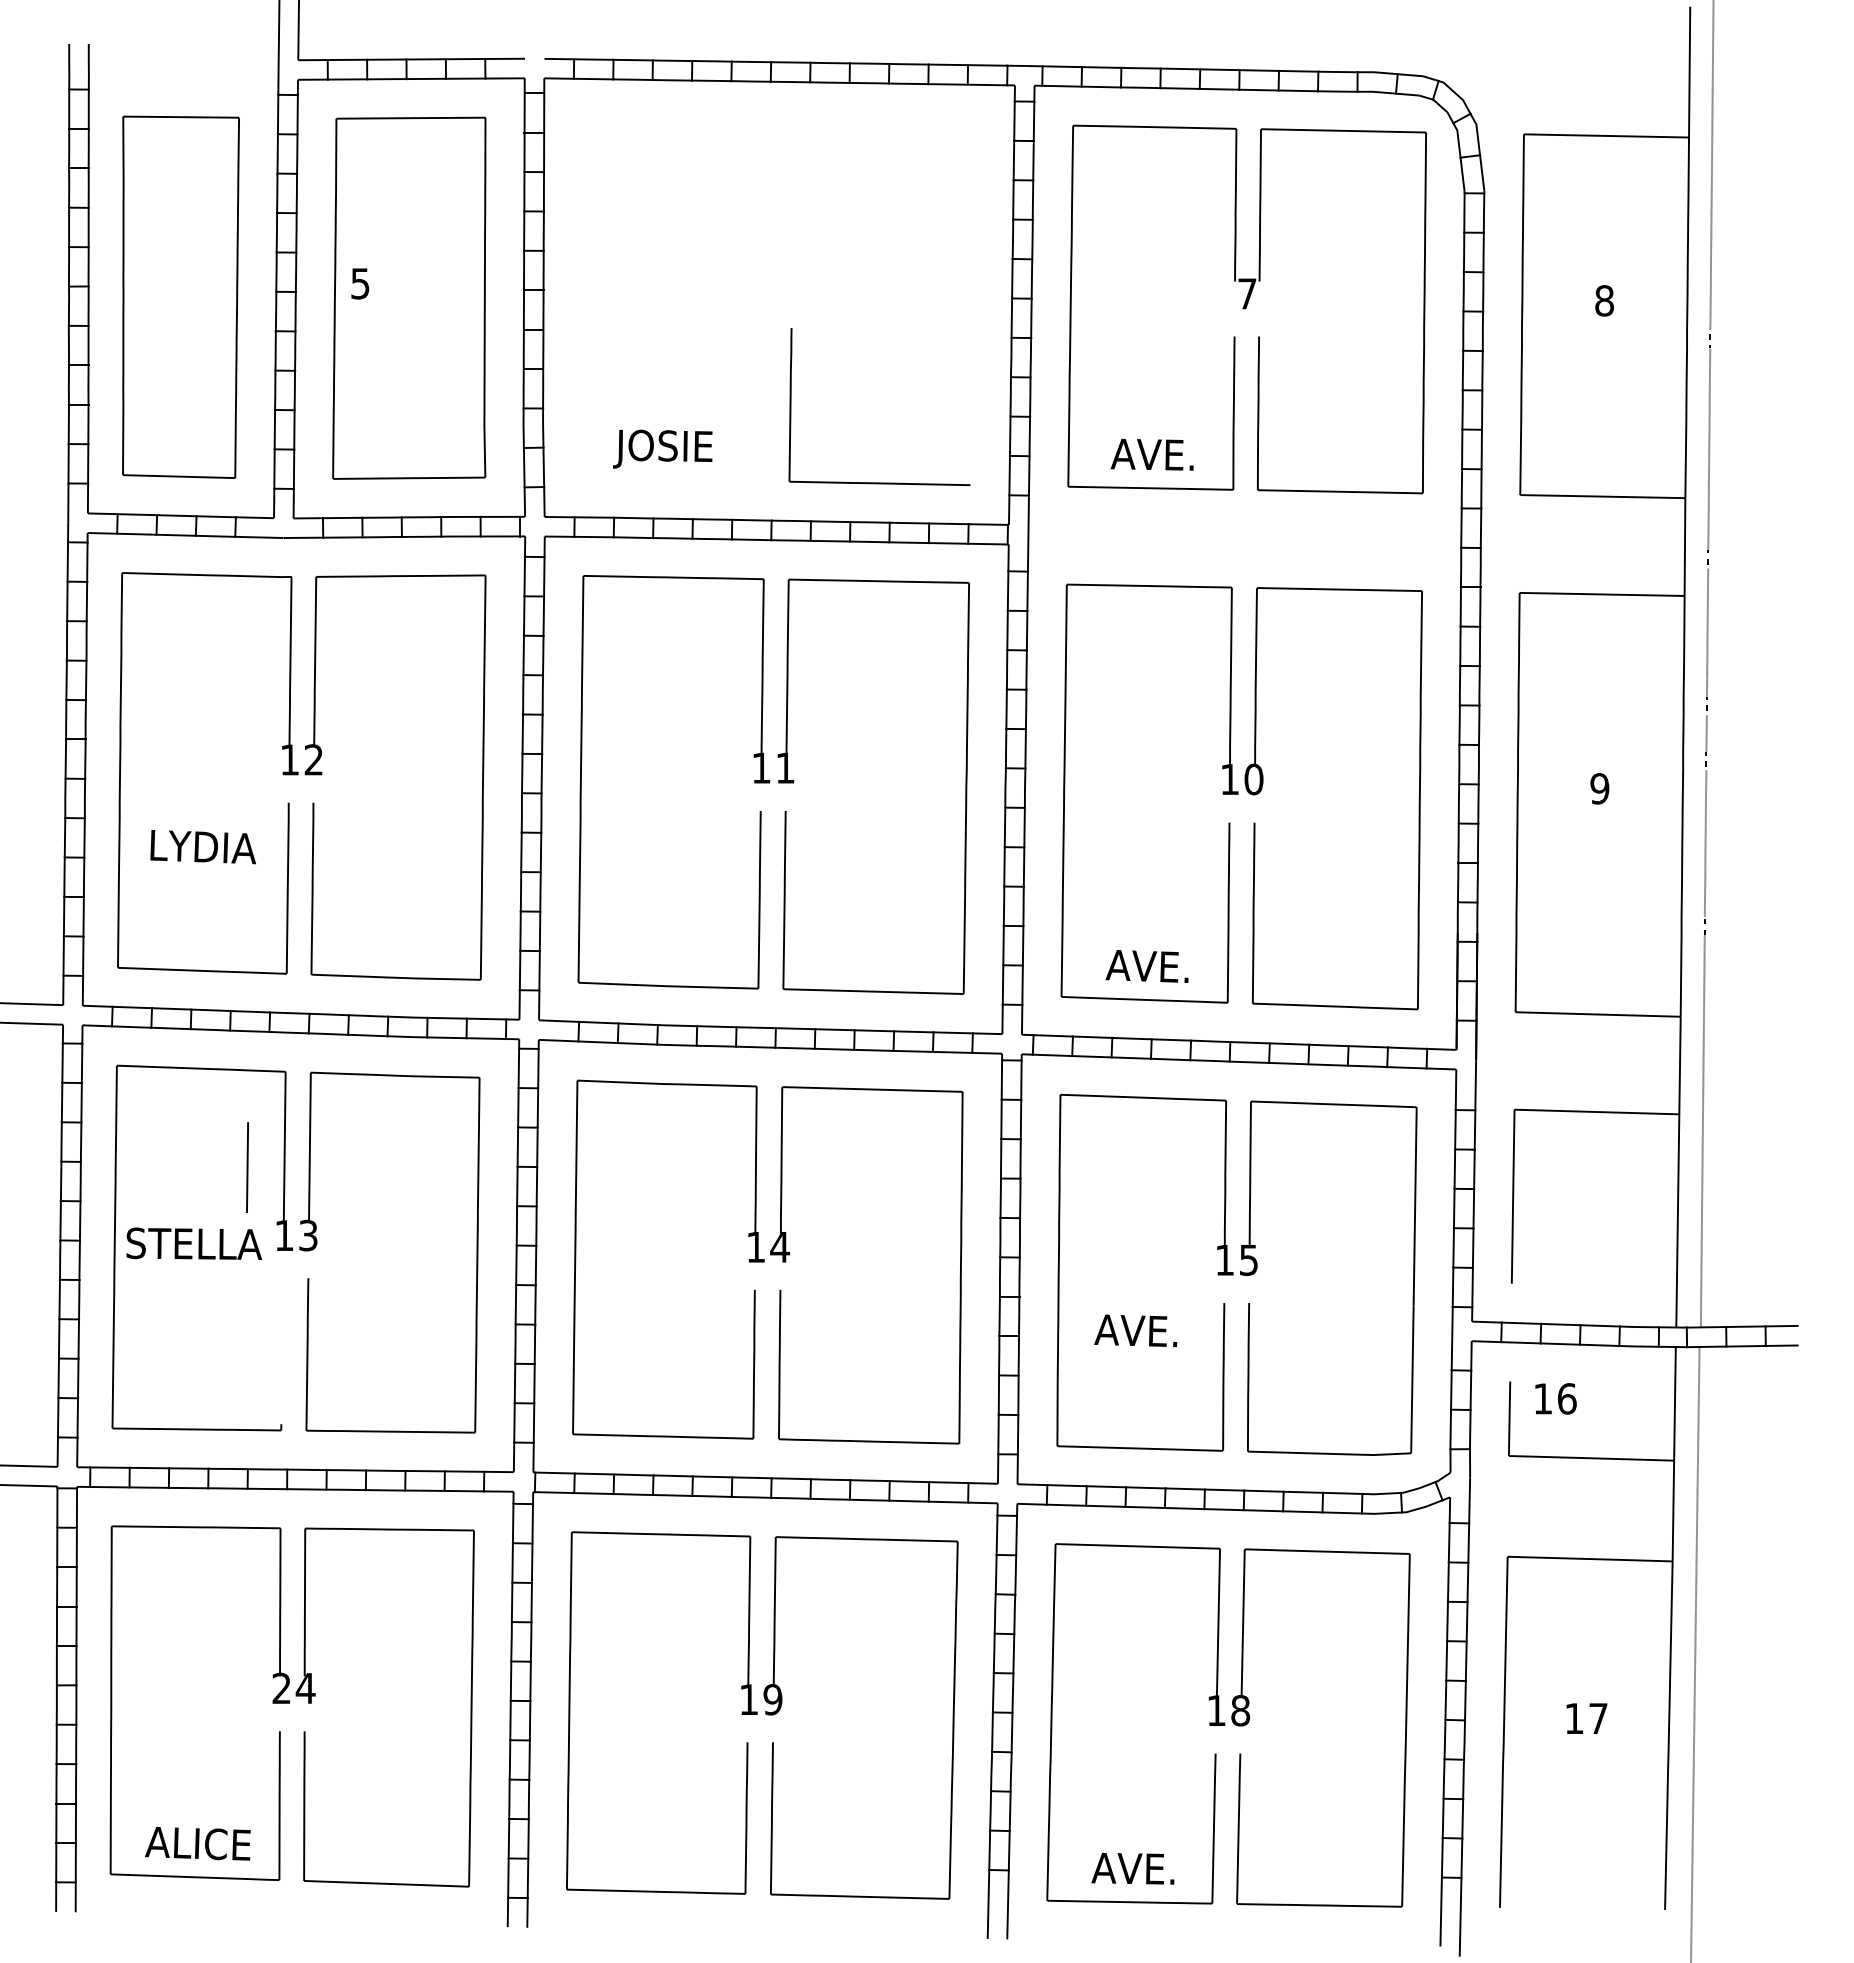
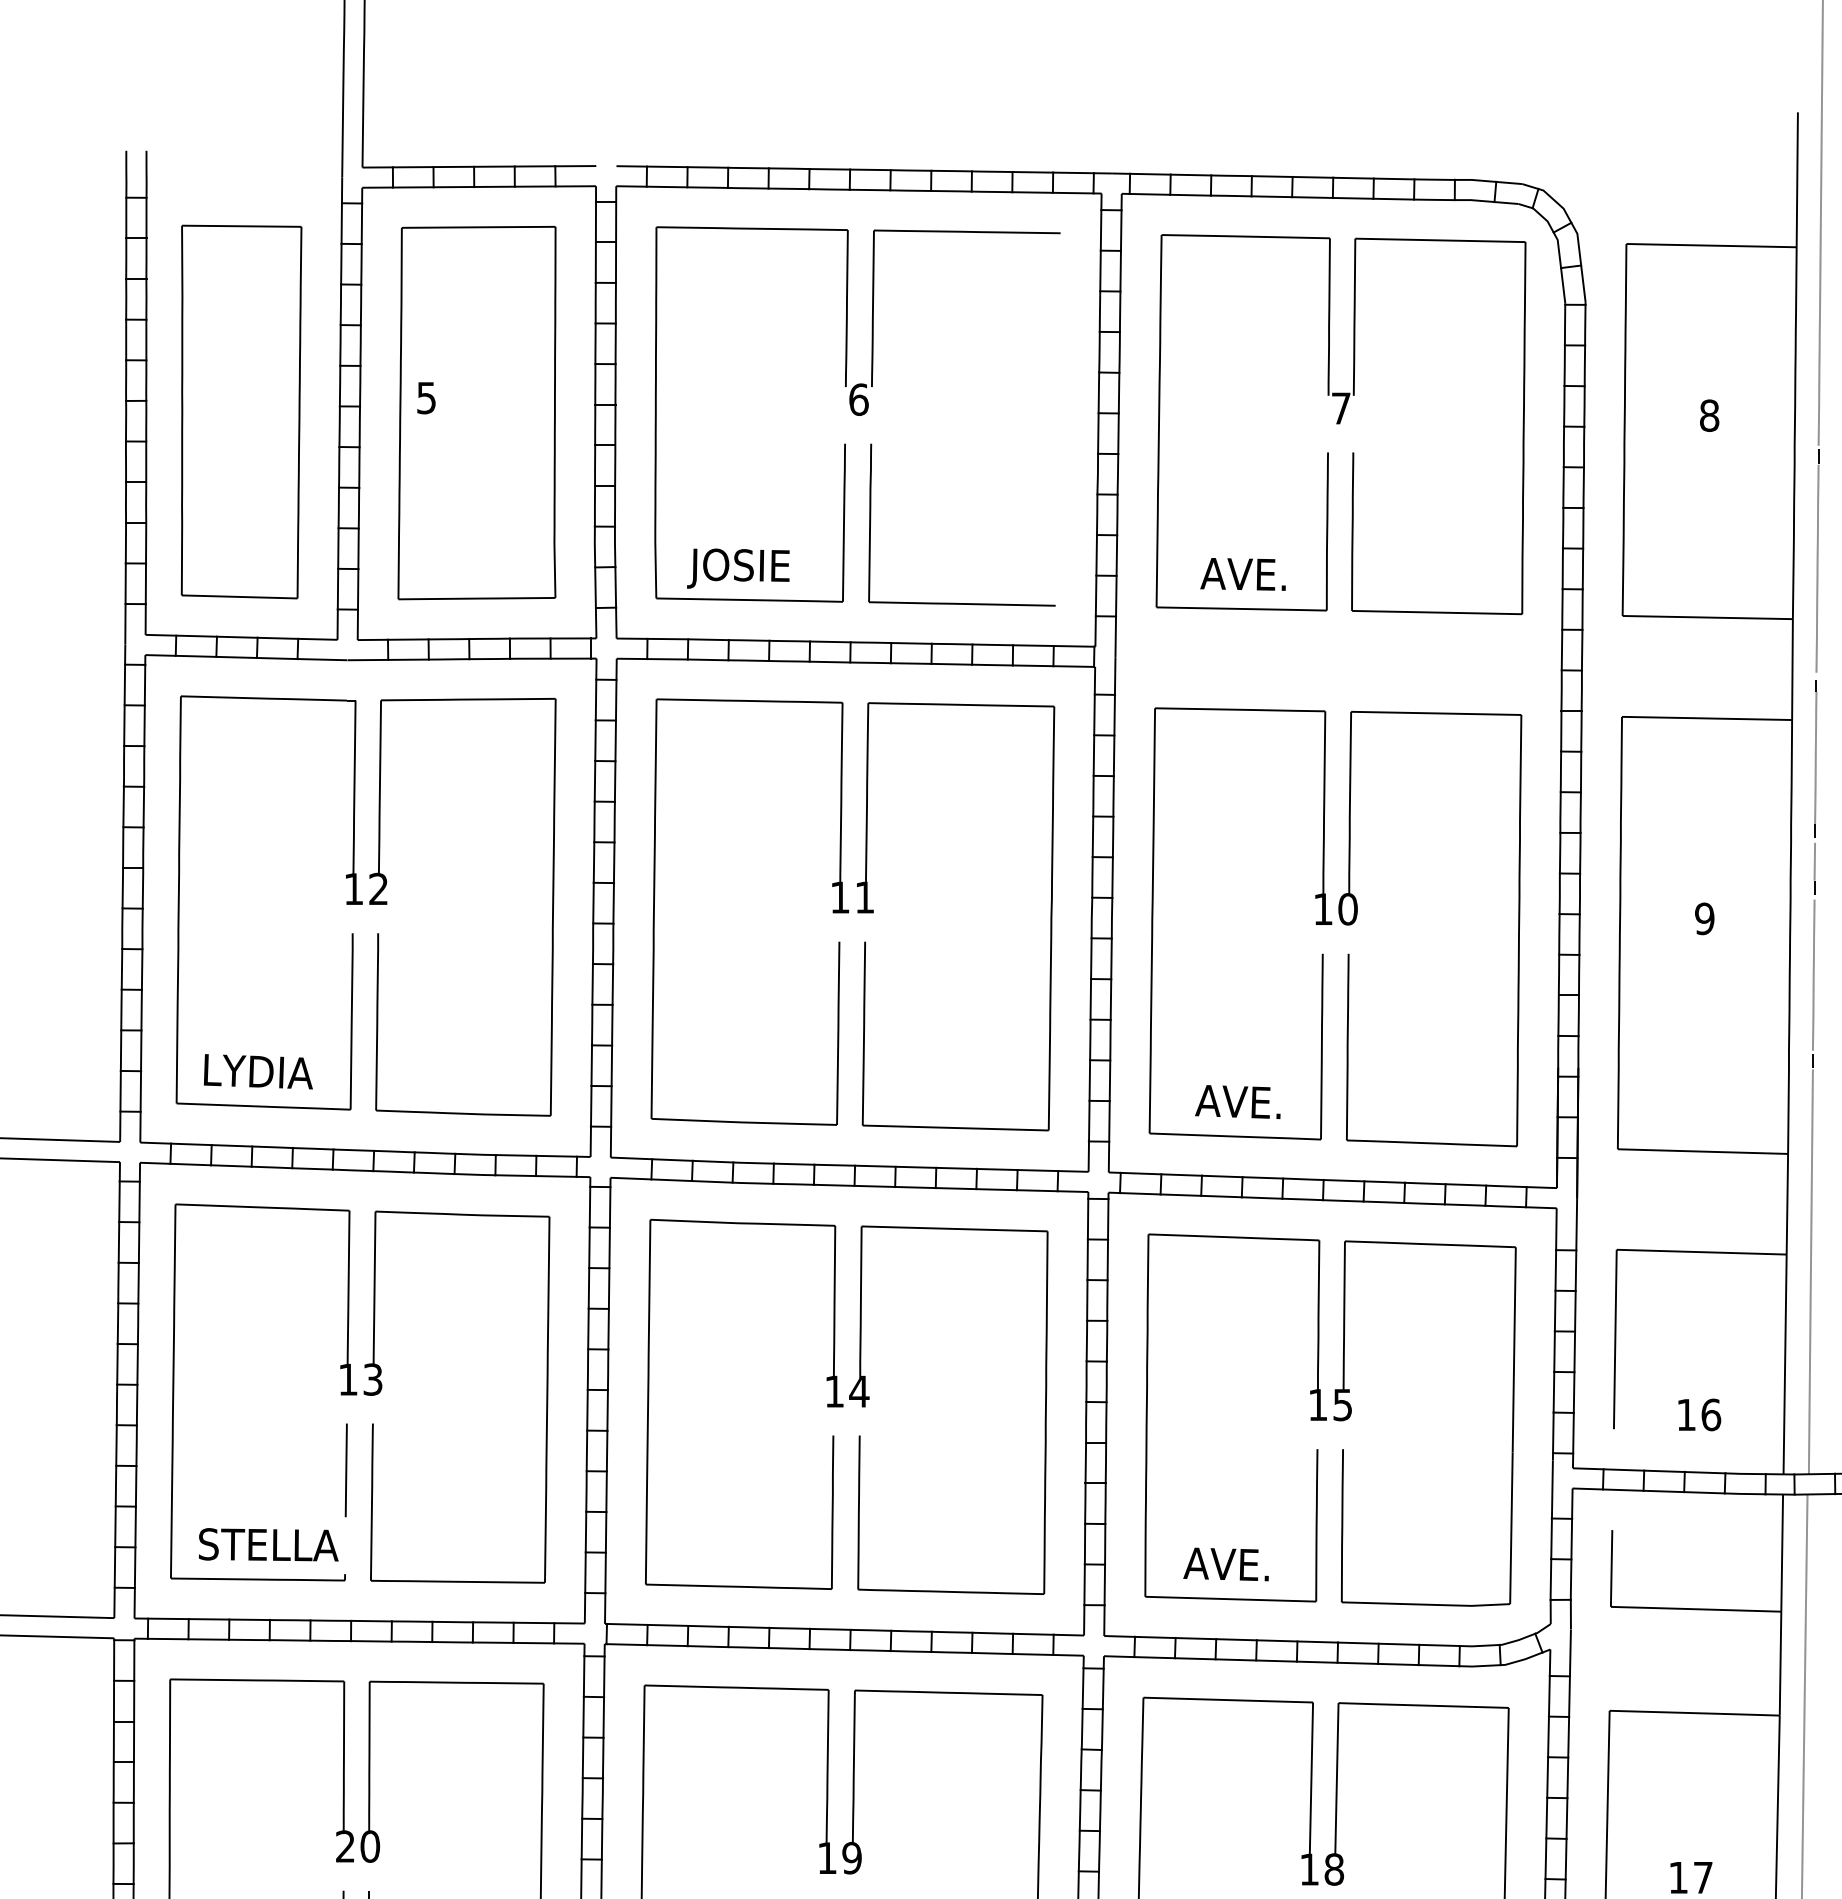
part: (778, 299) -> (857, 414), added
text: (202, 847) -> (257, 1072), moved
line: (247, 1167) -> (346, 1470), moved
text: (194, 1243) -> (268, 1544), moved
text: (1135, 1330) -> (1225, 1564), moved
text: (1555, 1398) -> (1699, 1414), moved
text: (305, 1688) -> (369, 1846), 24 -> 20

